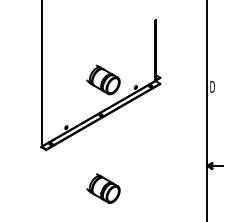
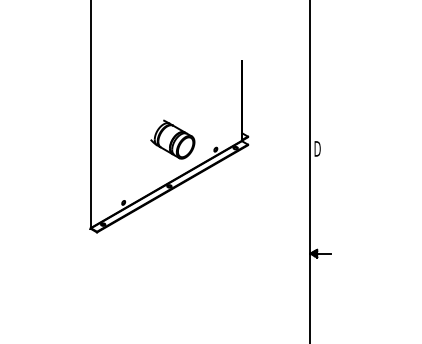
part: (103, 188) -> (172, 283), removed

